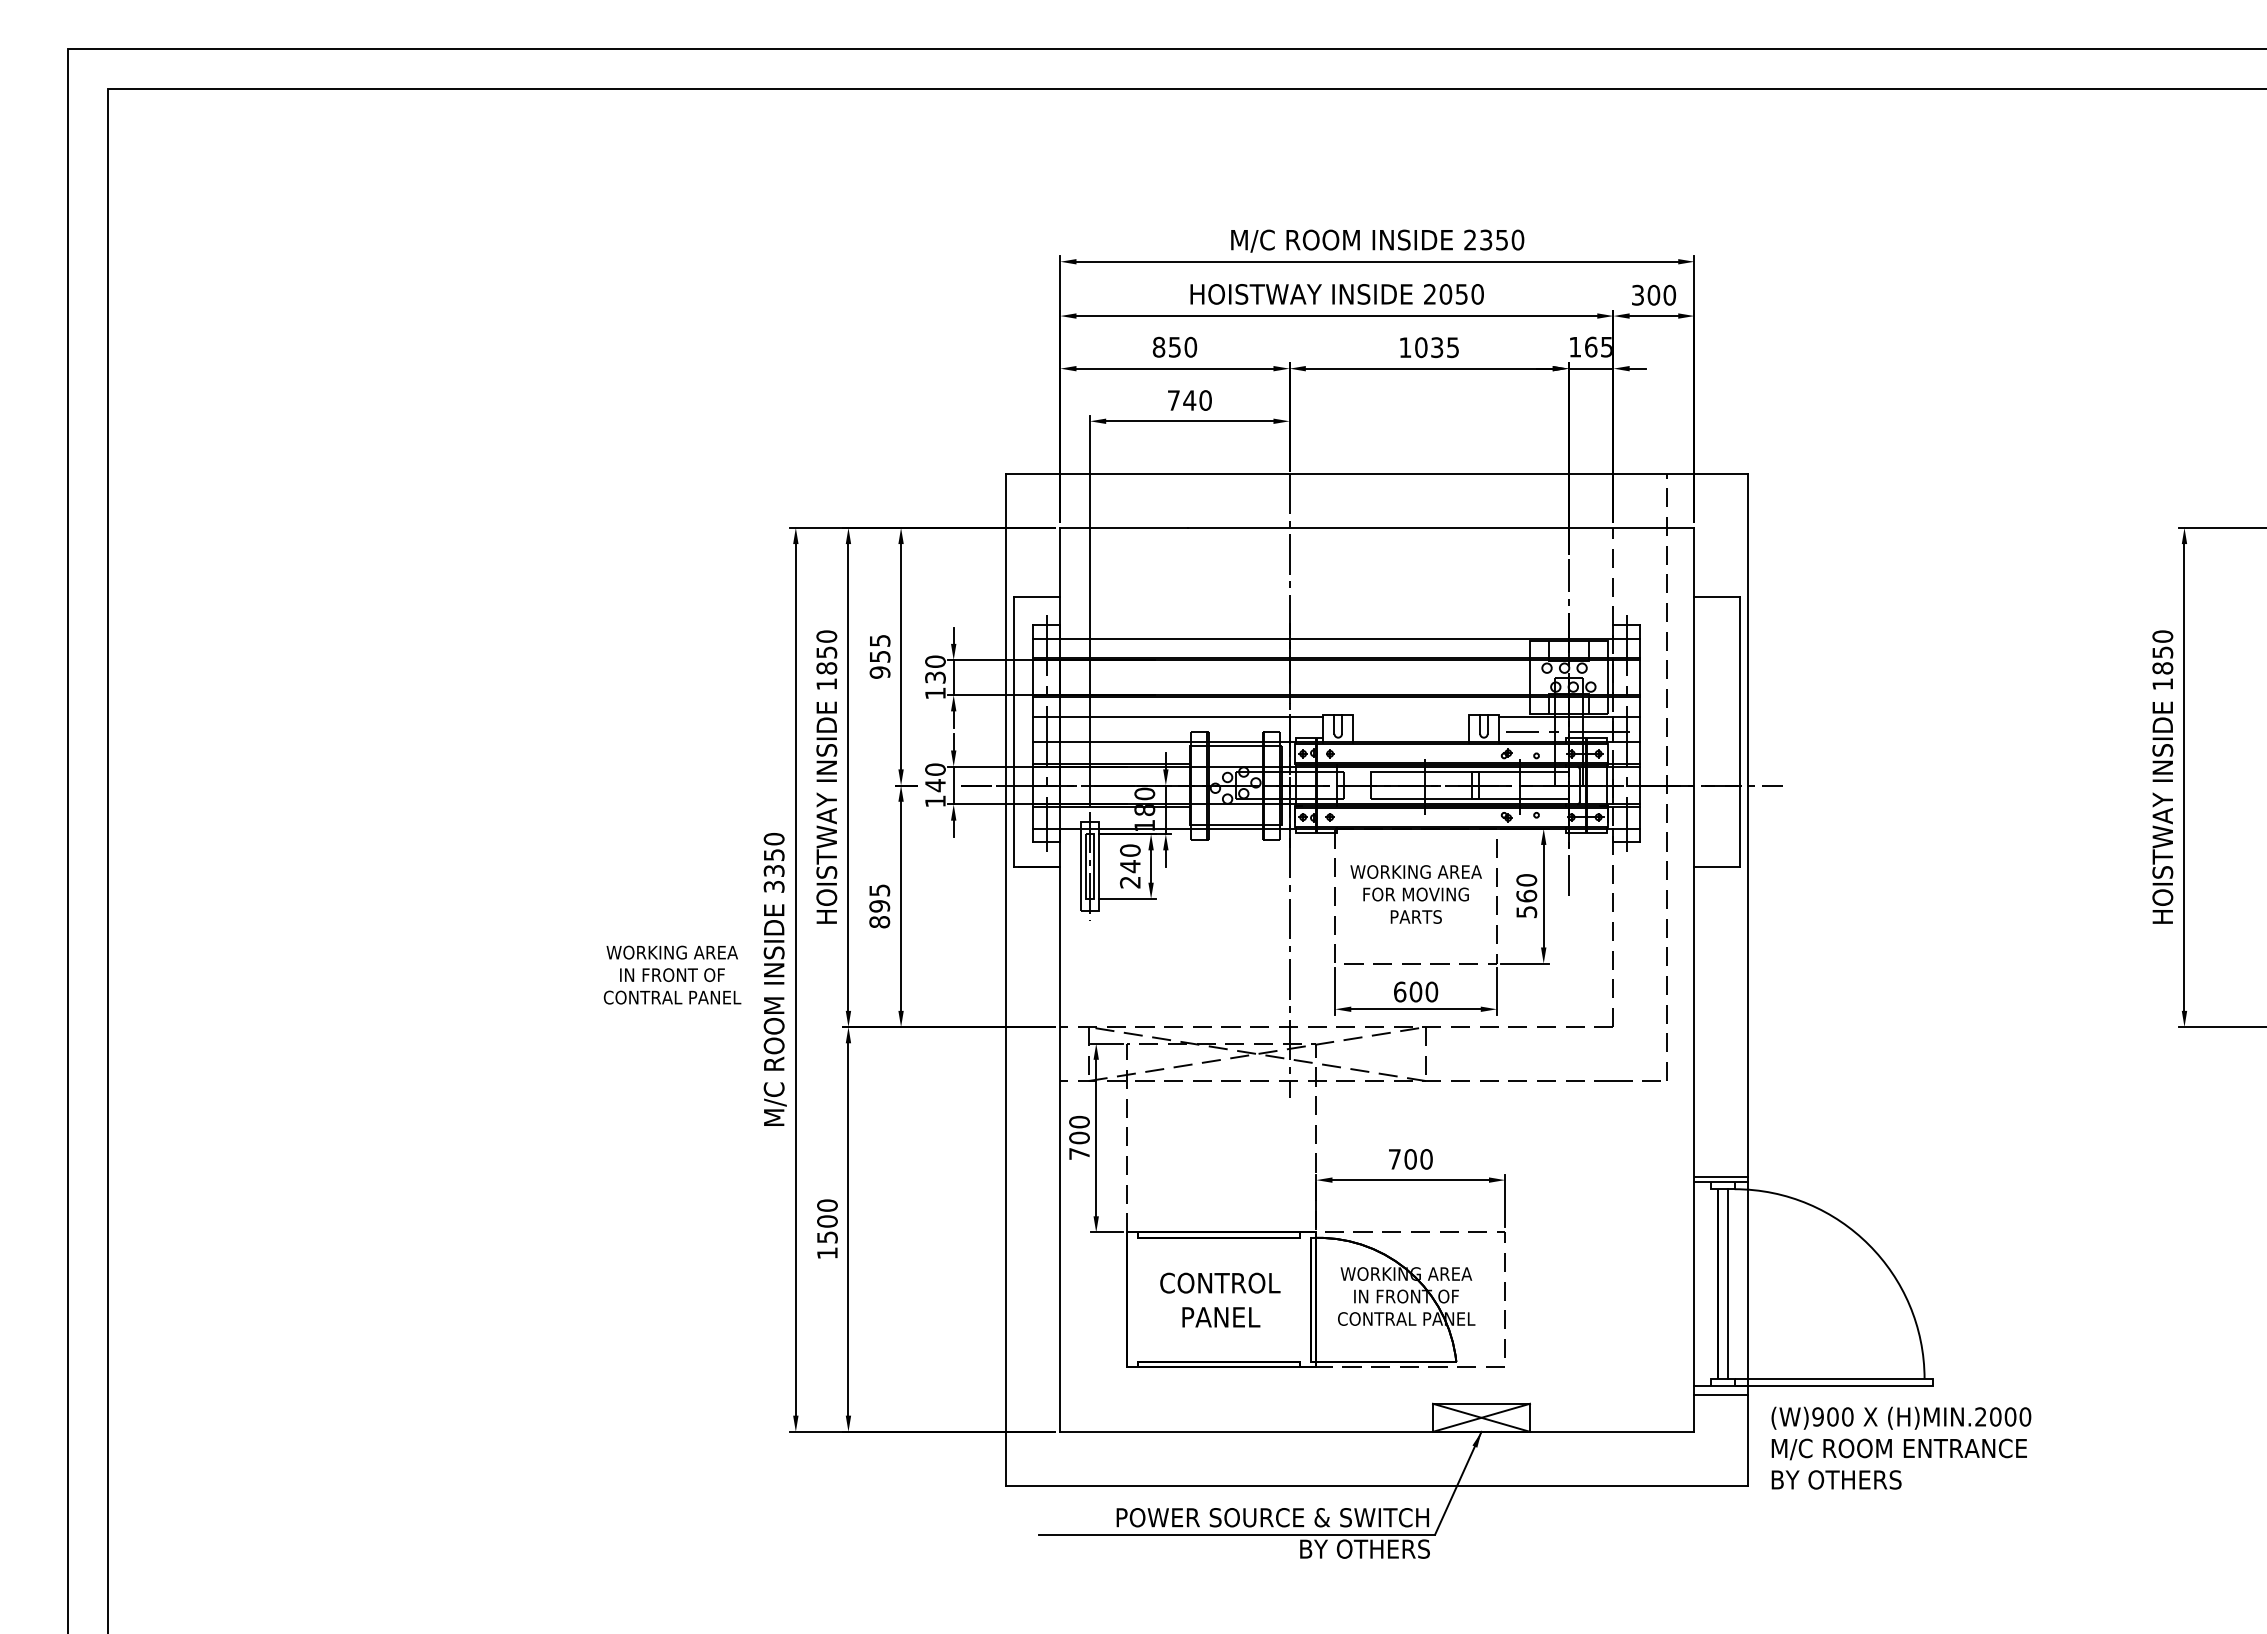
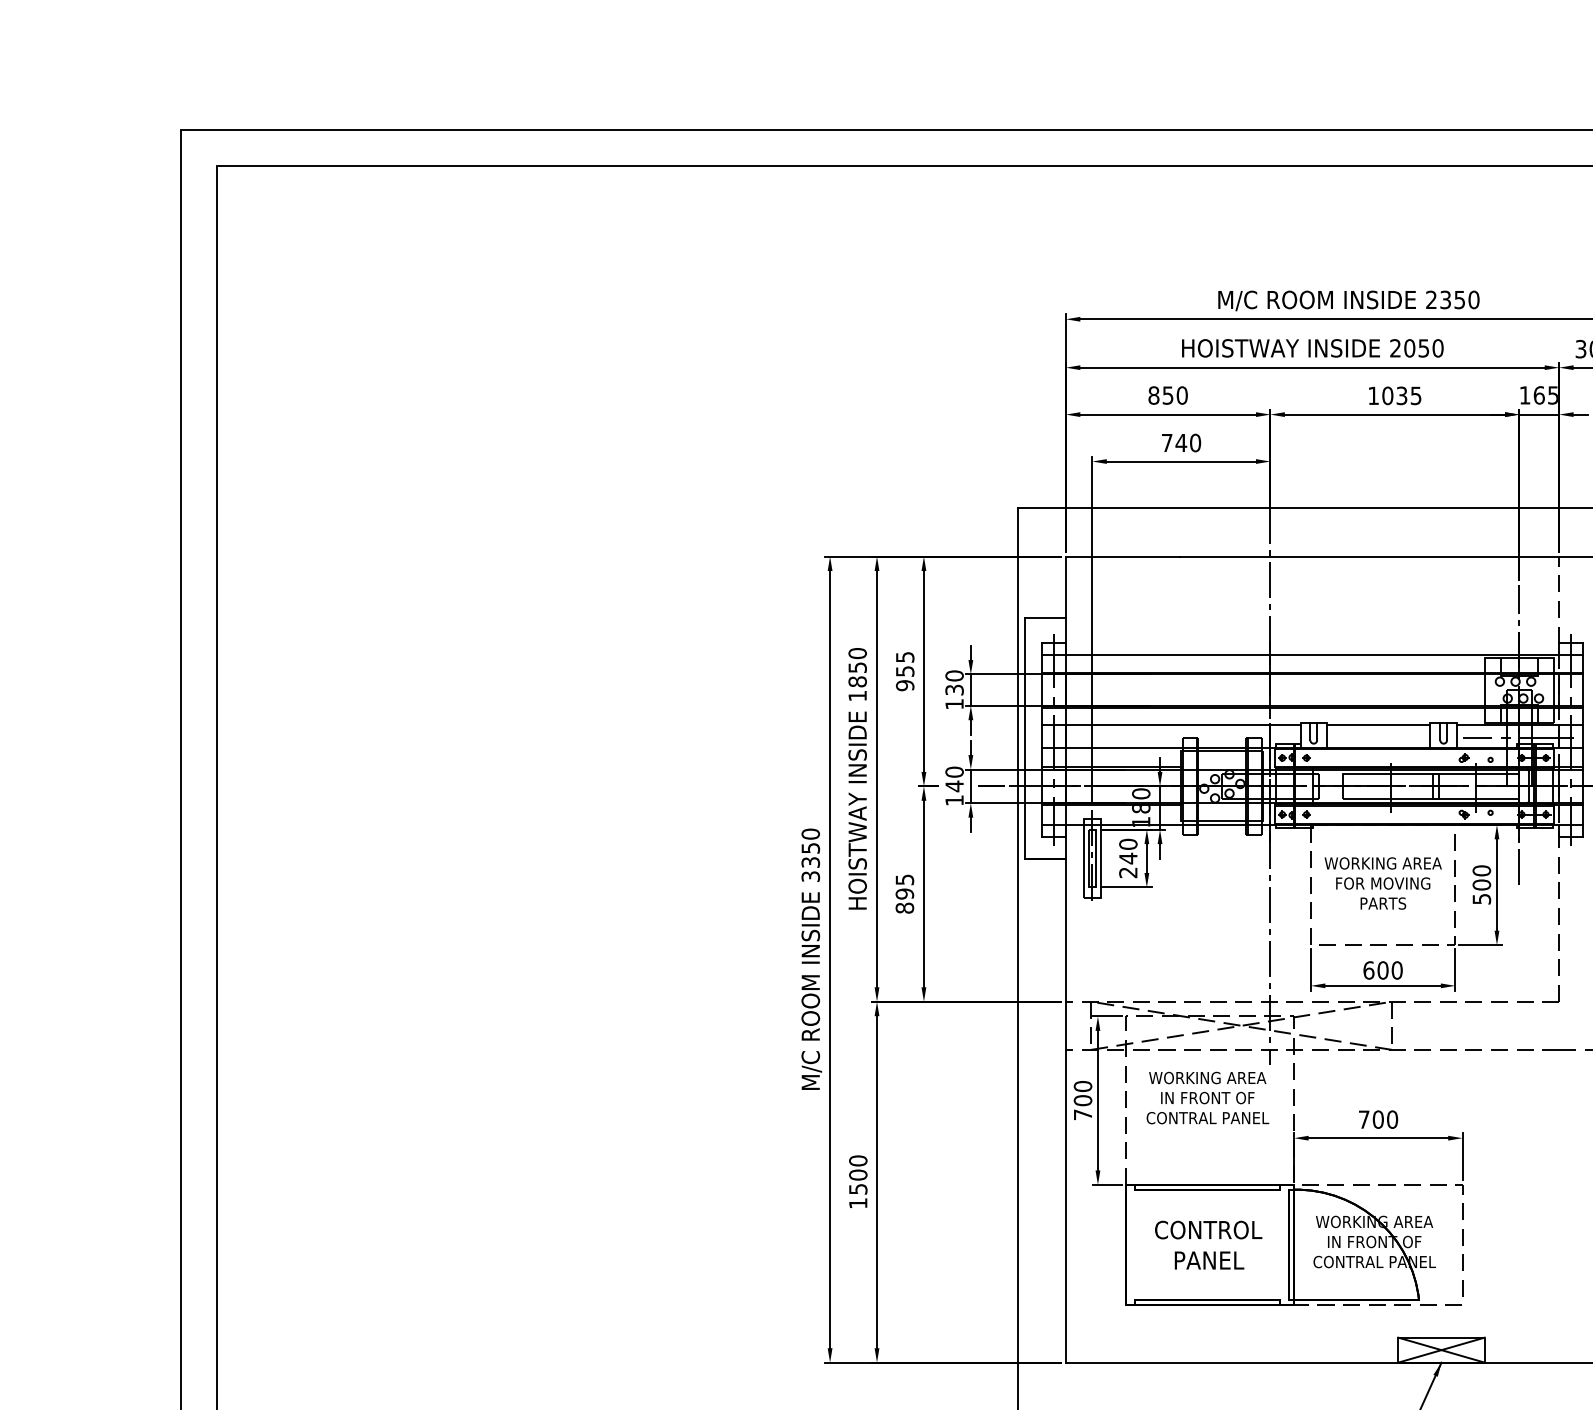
line: (1411, 716) -> (1379, 724), added
text: (1526, 895) -> (1481, 884), 560 -> 500
text: (672, 974) -> (1207, 1097), moved

